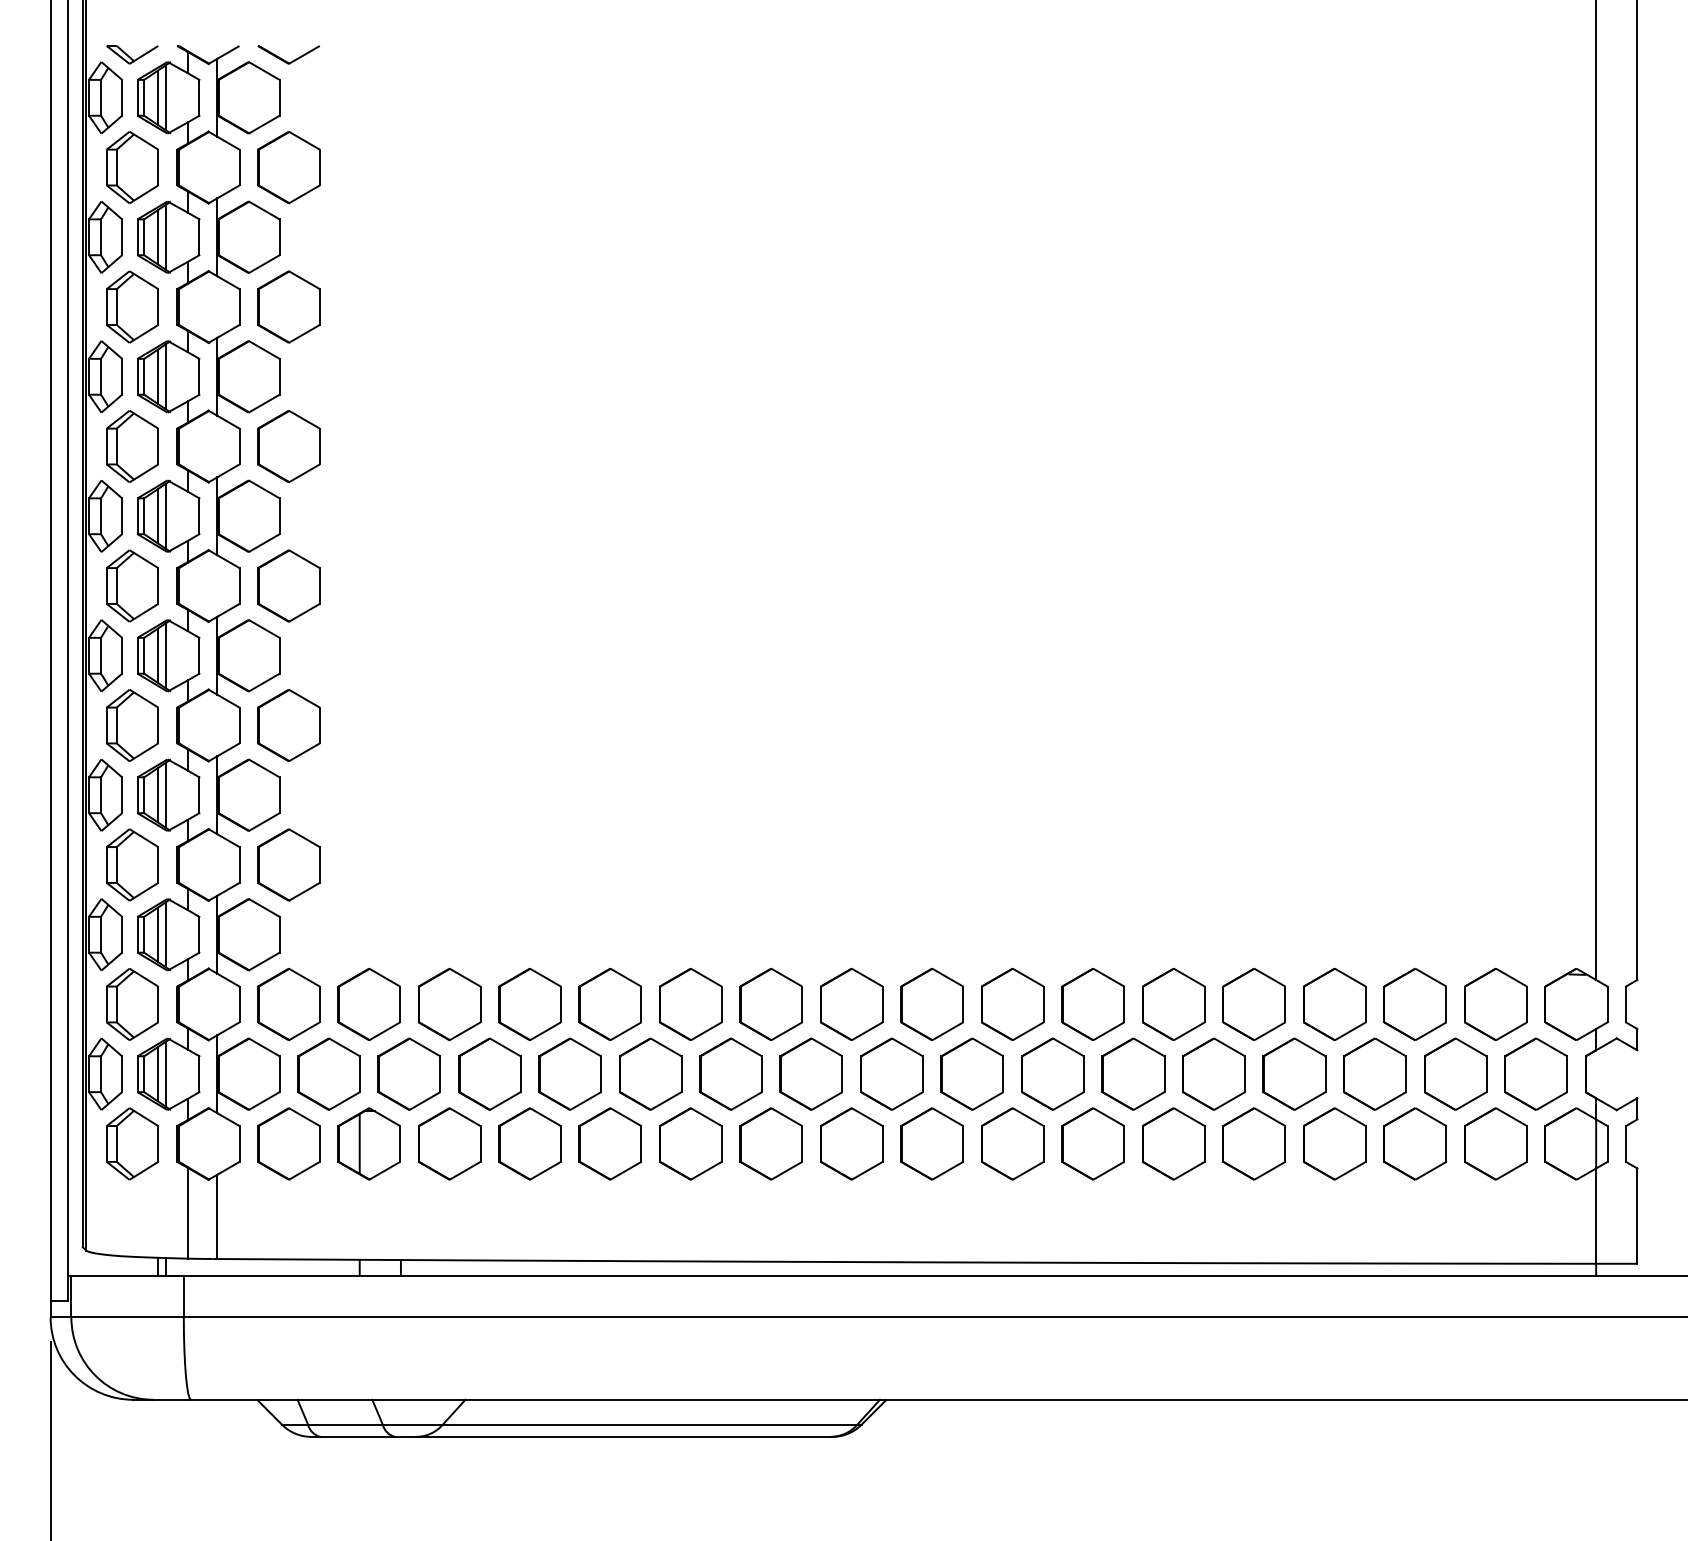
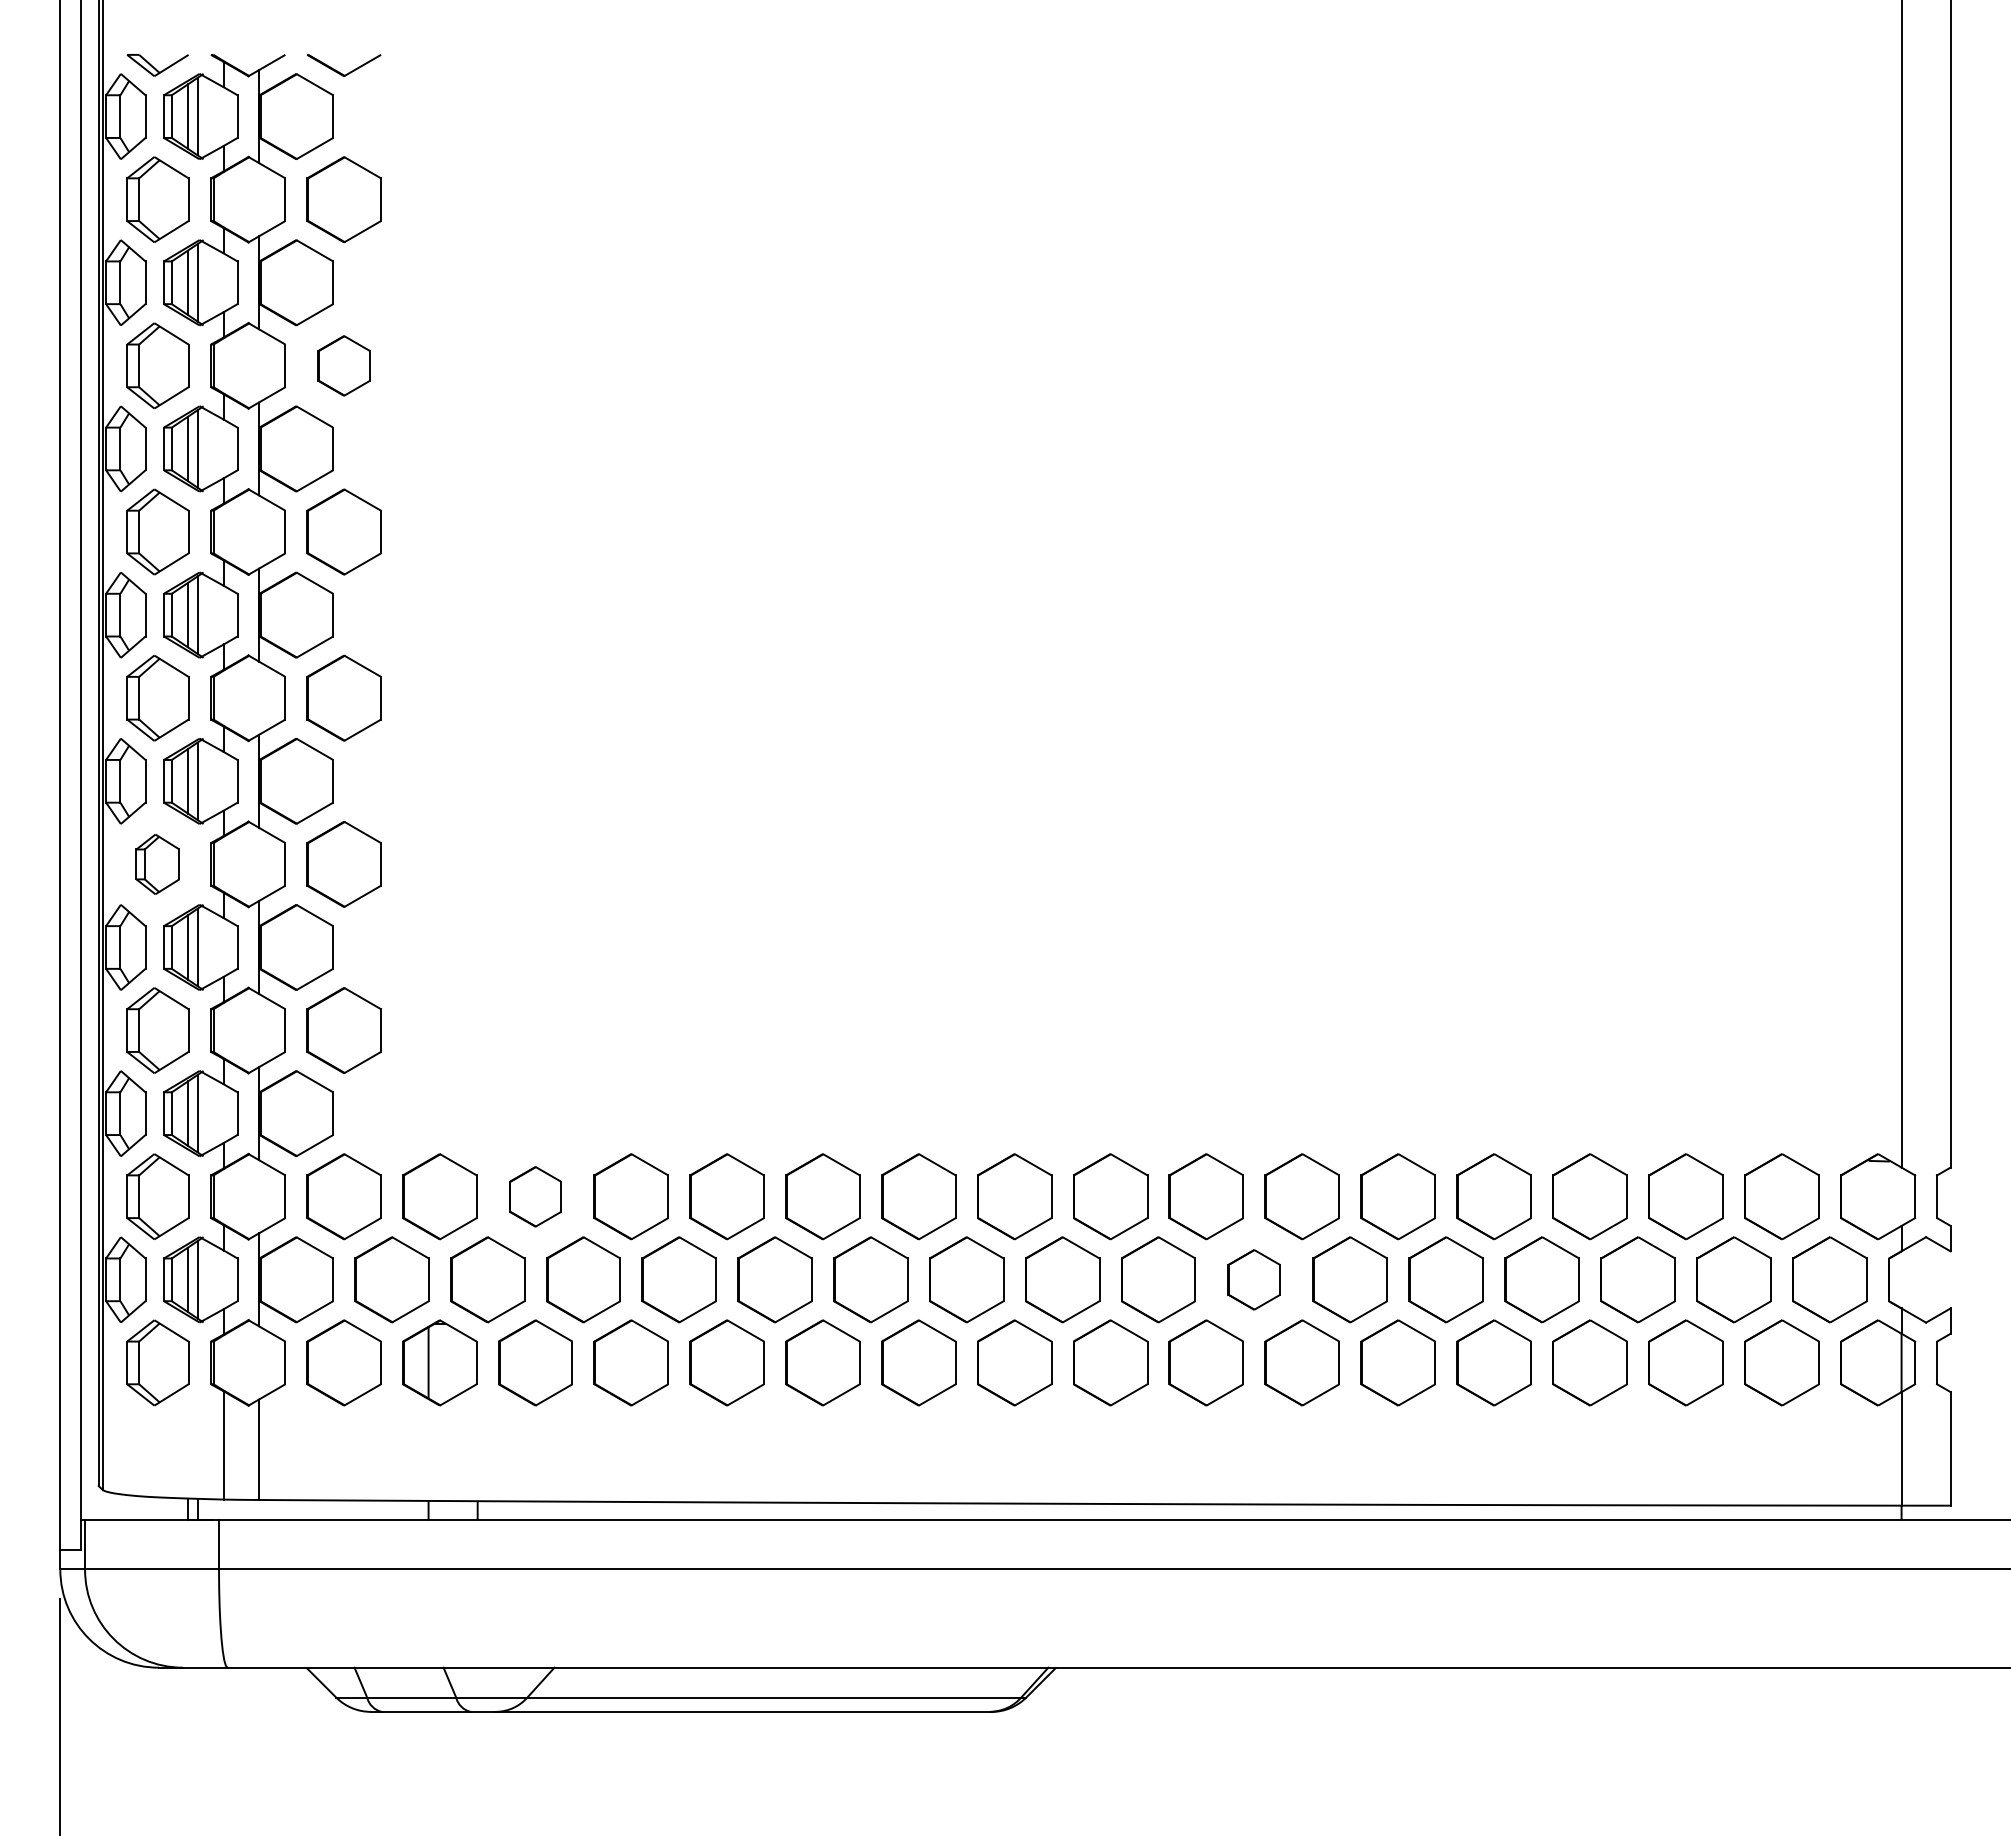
part: (288, 306) -> (343, 365), size x0.7
part: (132, 725) -> (157, 864), size x0.7
part: (449, 1004) -> (535, 1196), size x0.7
part: (1052, 1073) -> (1253, 1279), size x0.7

